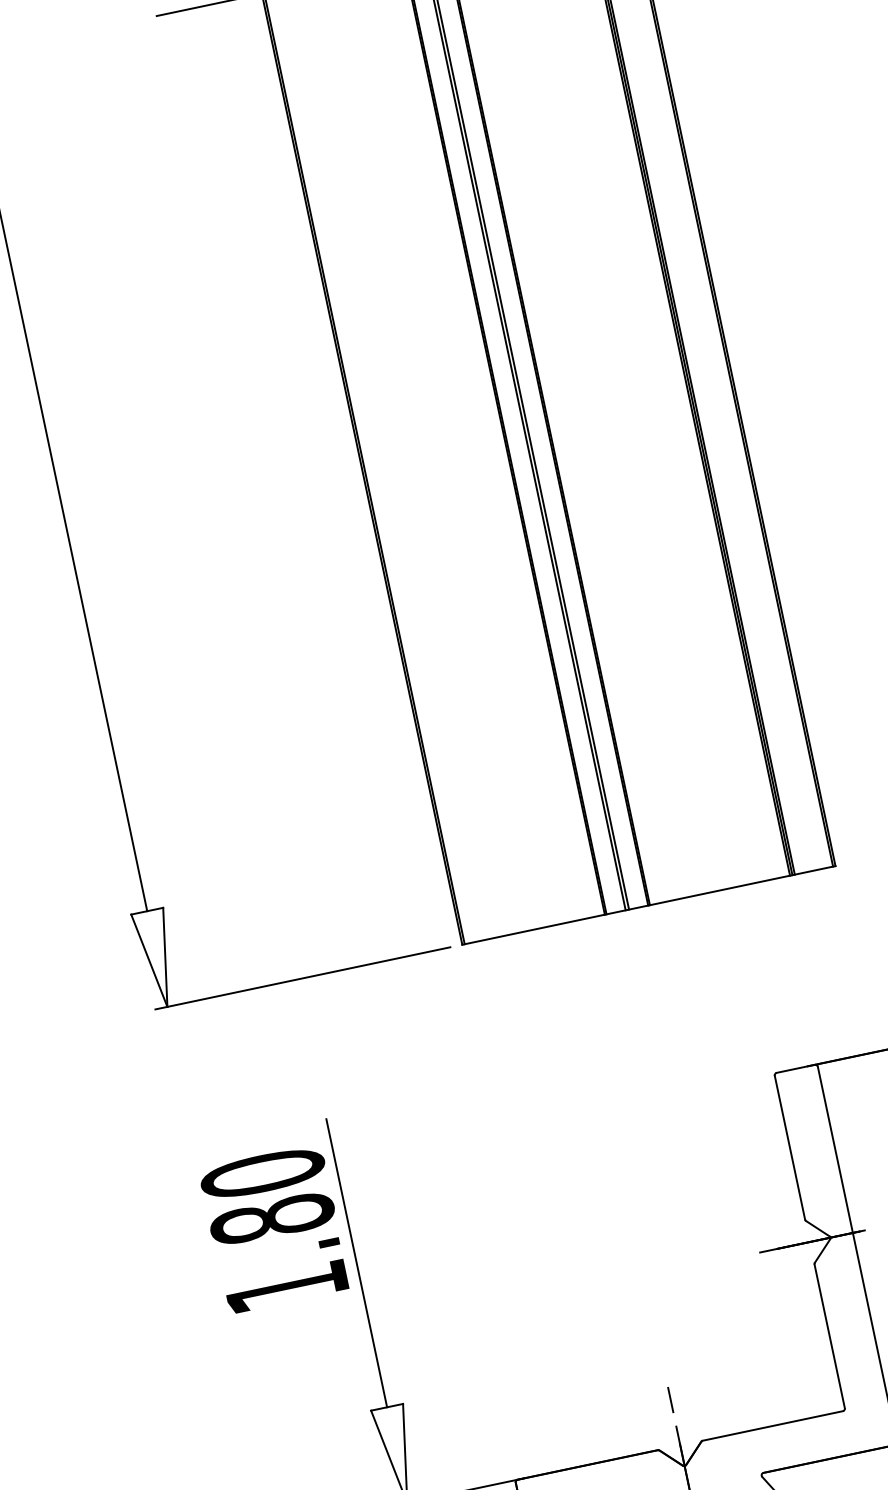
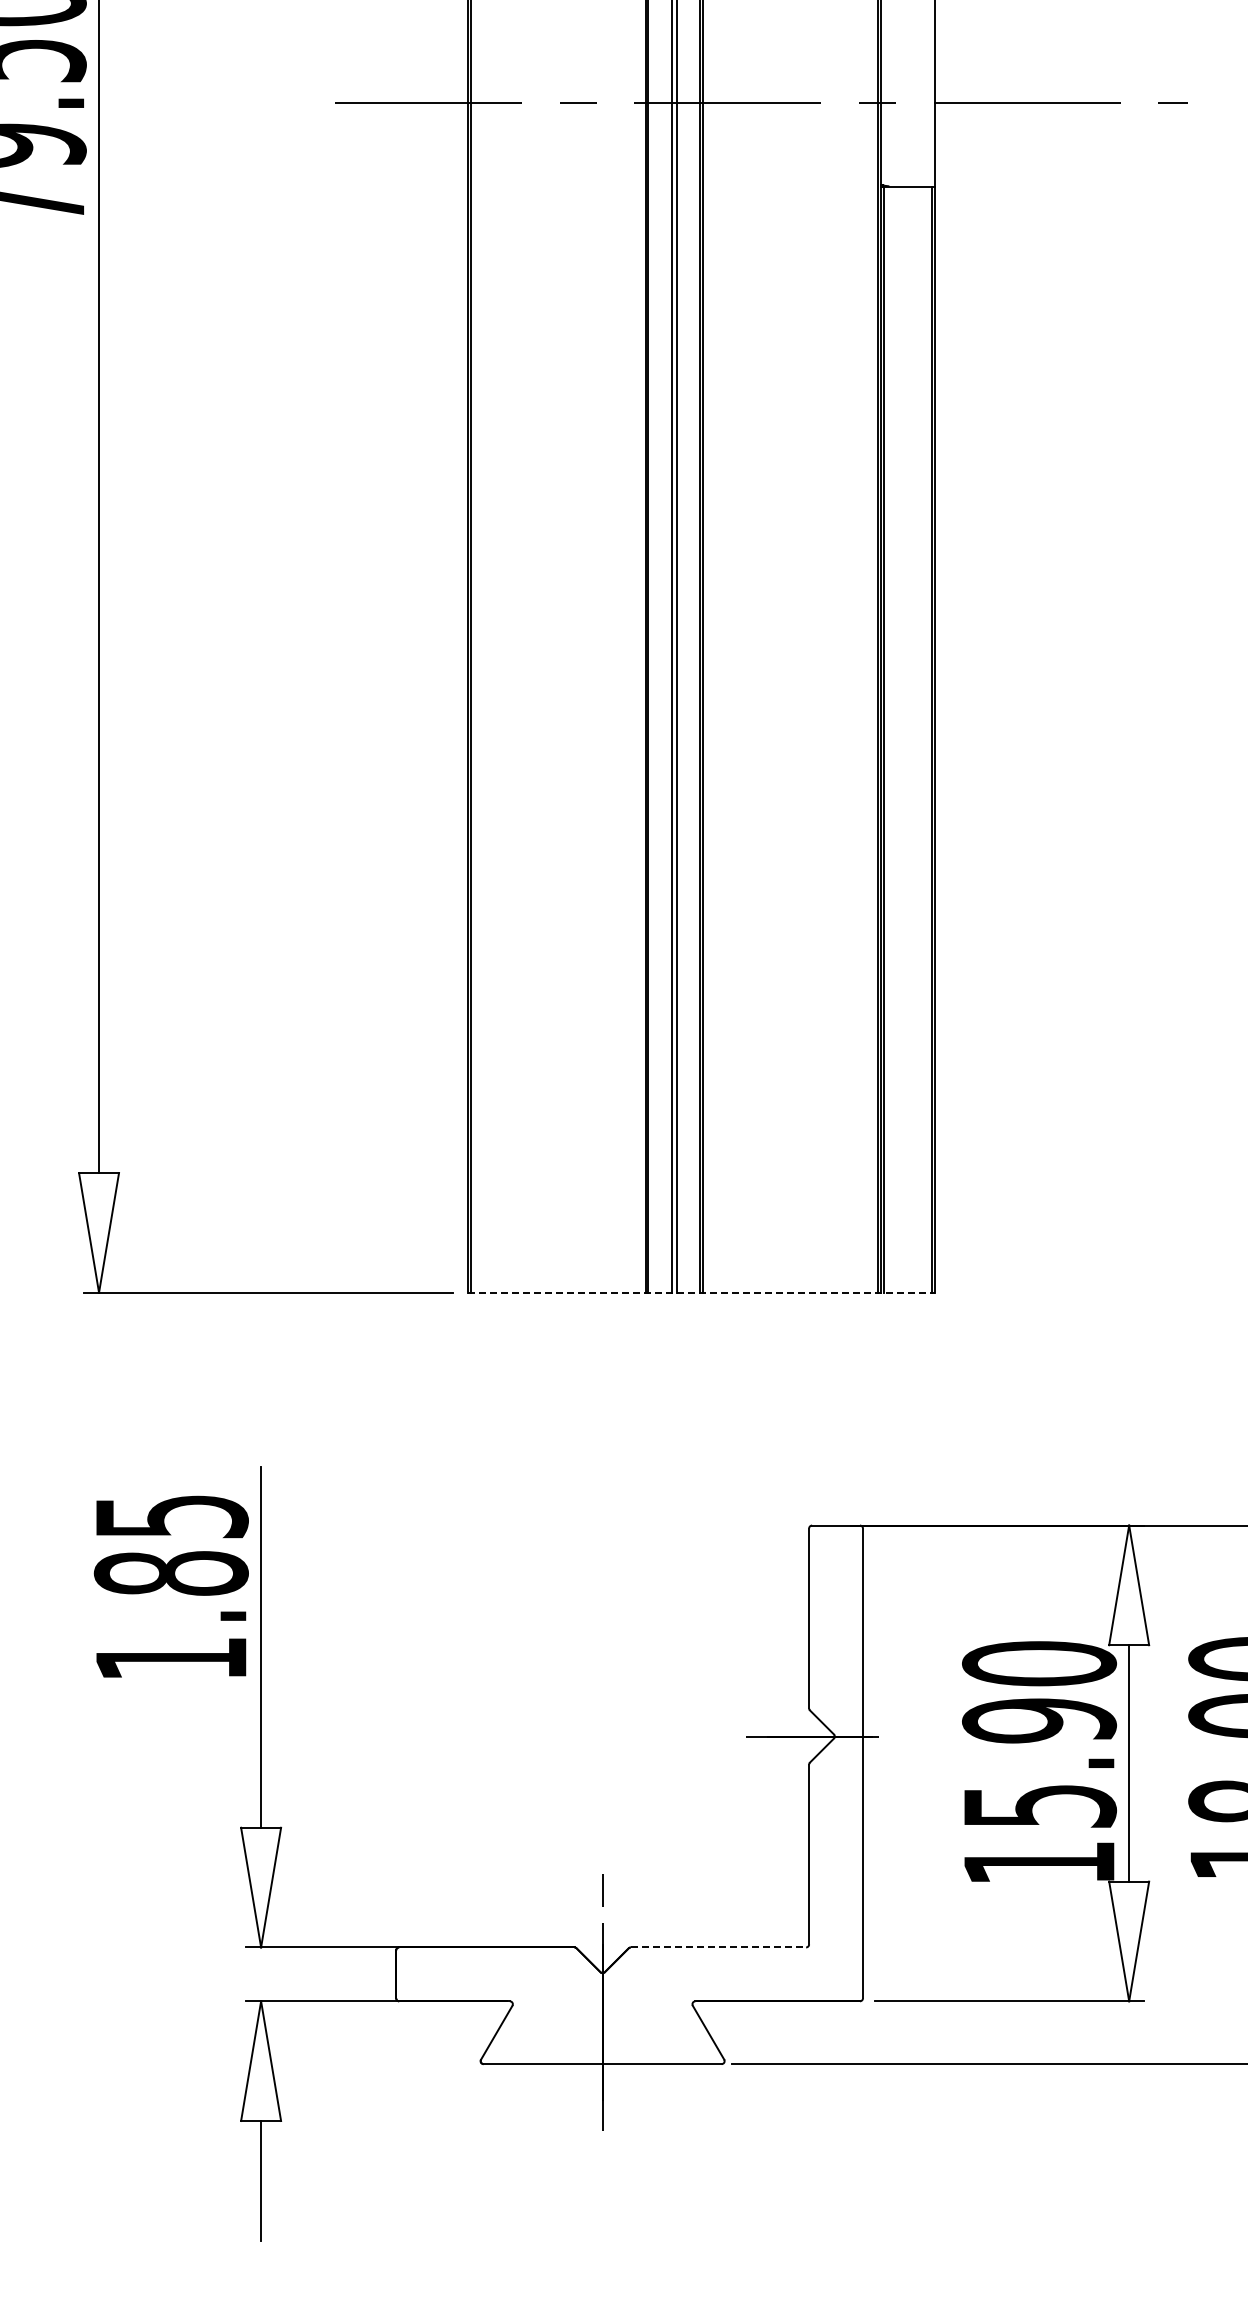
line: (648, 905) -> (701, 1292), solid -> dashed
text: (262, 1173) -> (170, 1516), 1.80 -> 1.85
line: (772, 1425) -> (718, 1947), solid -> dashed

